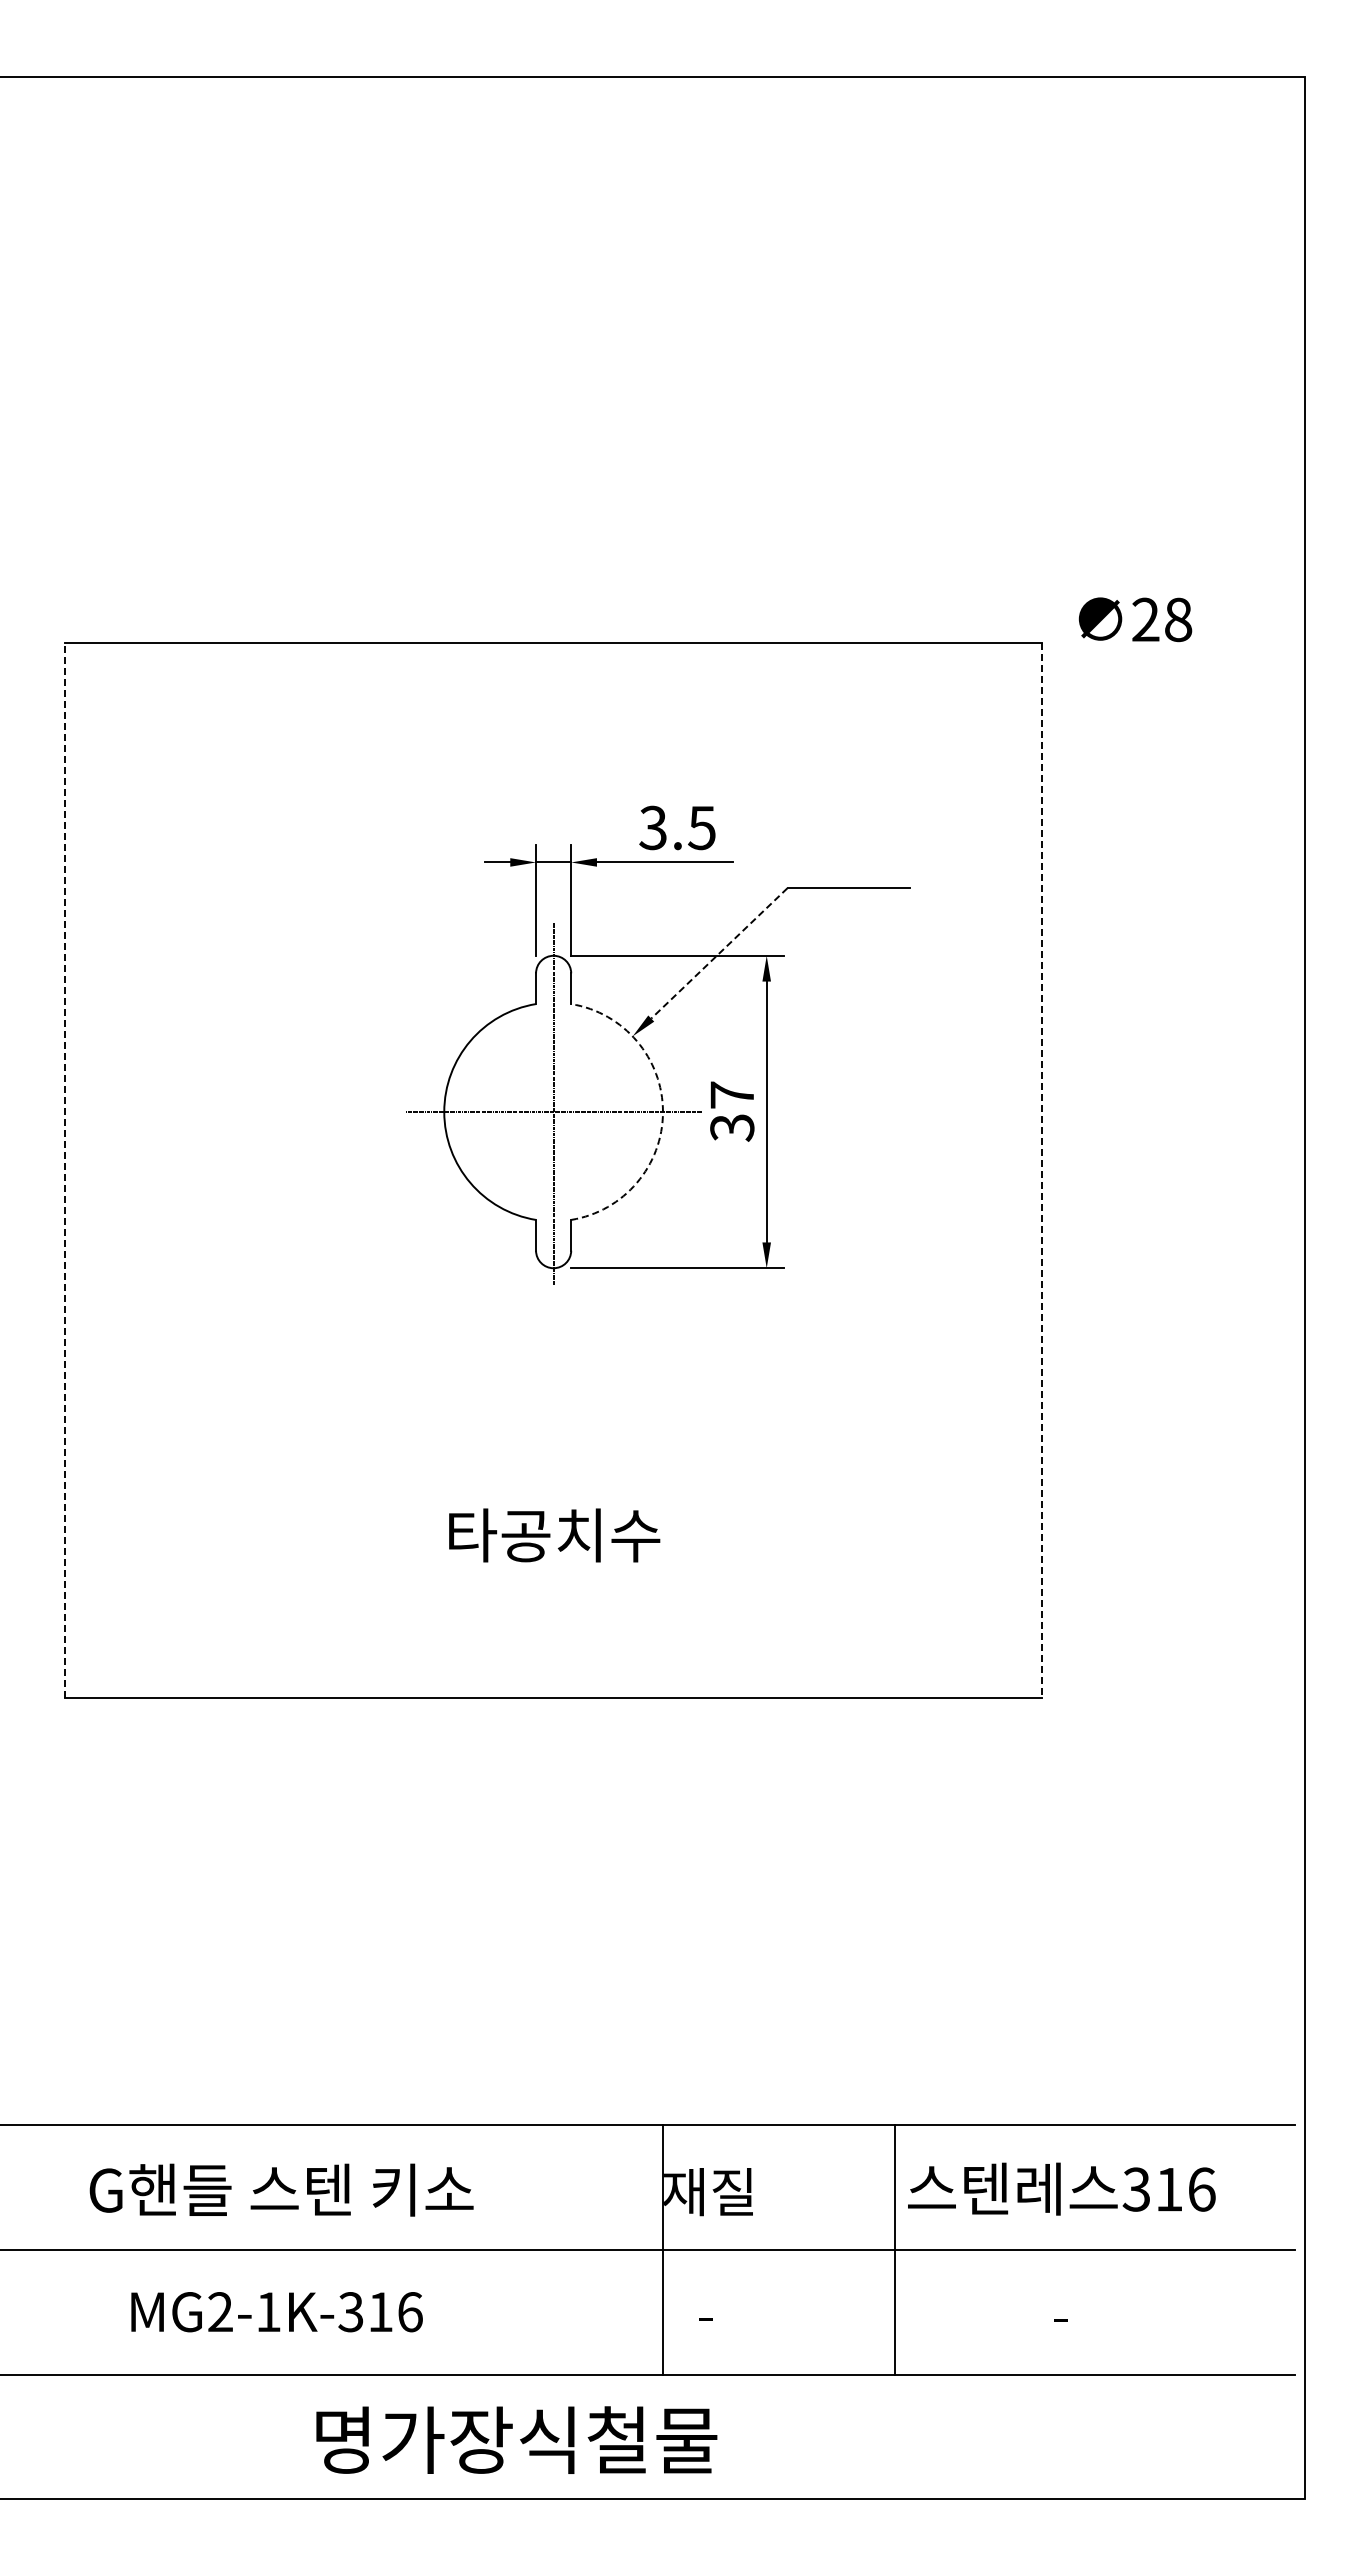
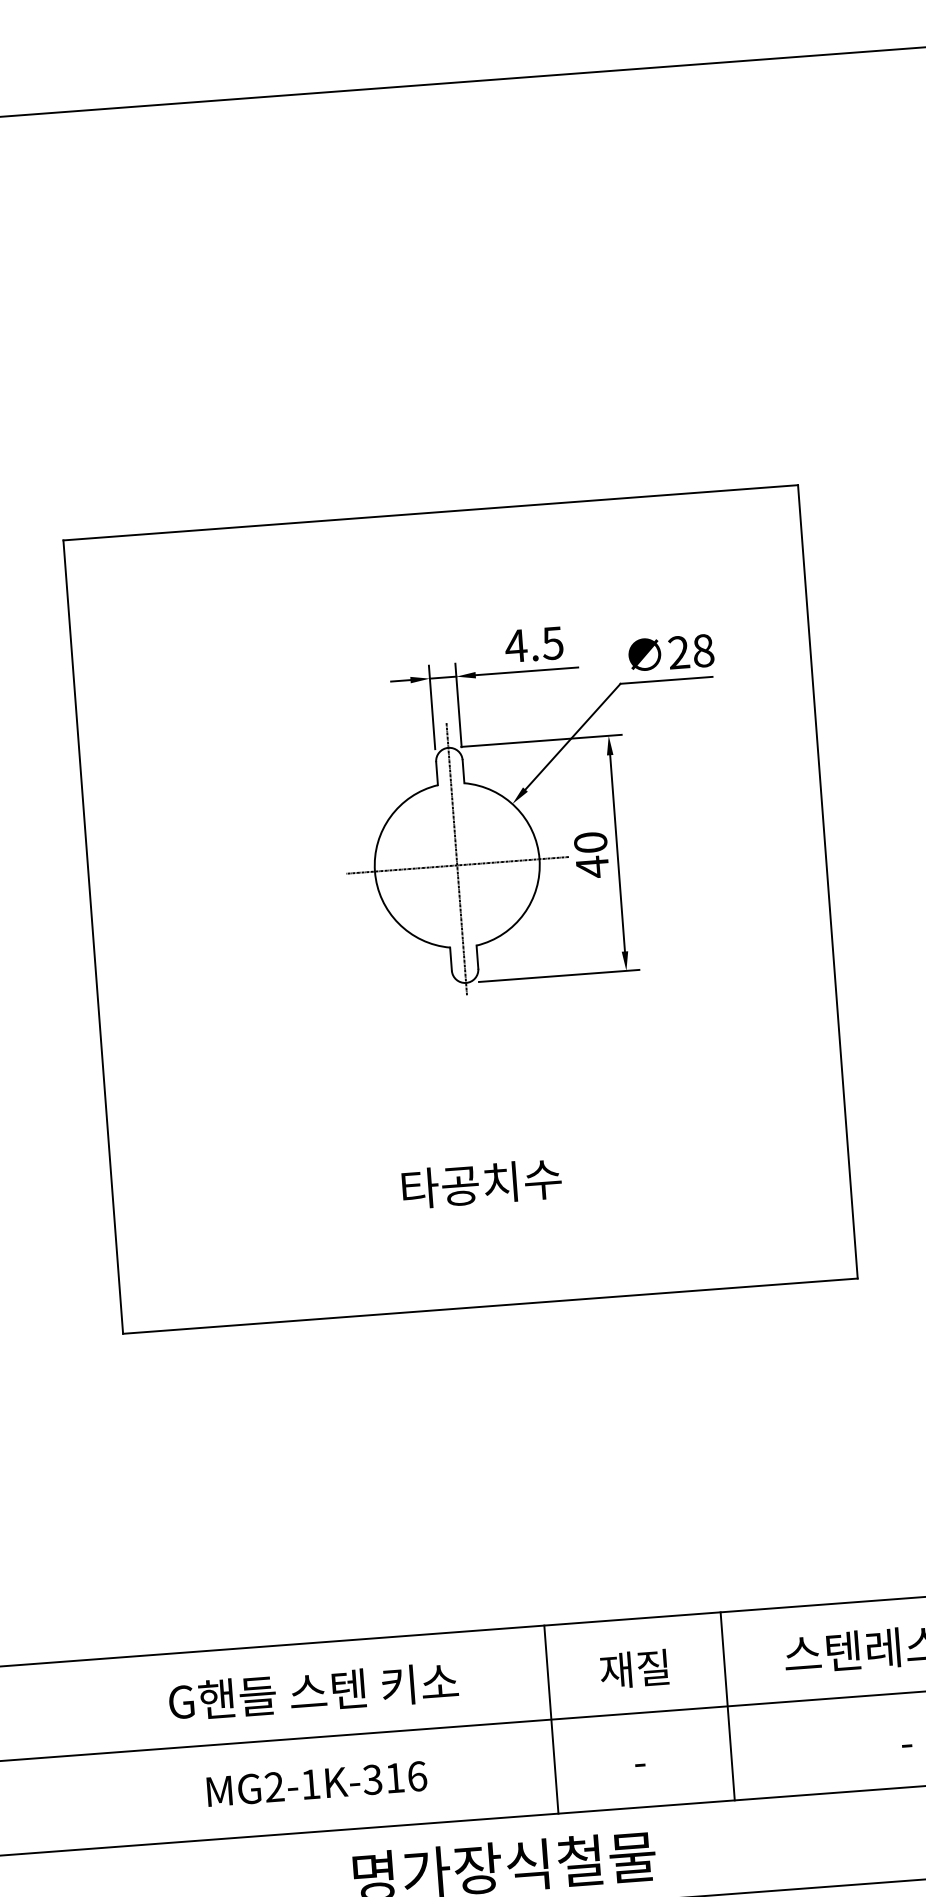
text: (1135, 619) -> (671, 652), moved
text: (652, 827) -> (515, 645), 3.5 -> 4.5
line: (719, 953) -> (573, 736), dashed -> solid
text: (732, 1111) -> (591, 854), 37 -> 40
arc: (662, 1112) -> (539, 859), dashed -> solid
line: (65, 1170) -> (93, 937), dashed -> solid
line: (1041, 1171) -> (827, 882), dashed -> solid
line: (663, 2250) -> (551, 1719), moved
line: (895, 2250) -> (727, 1706), moved

